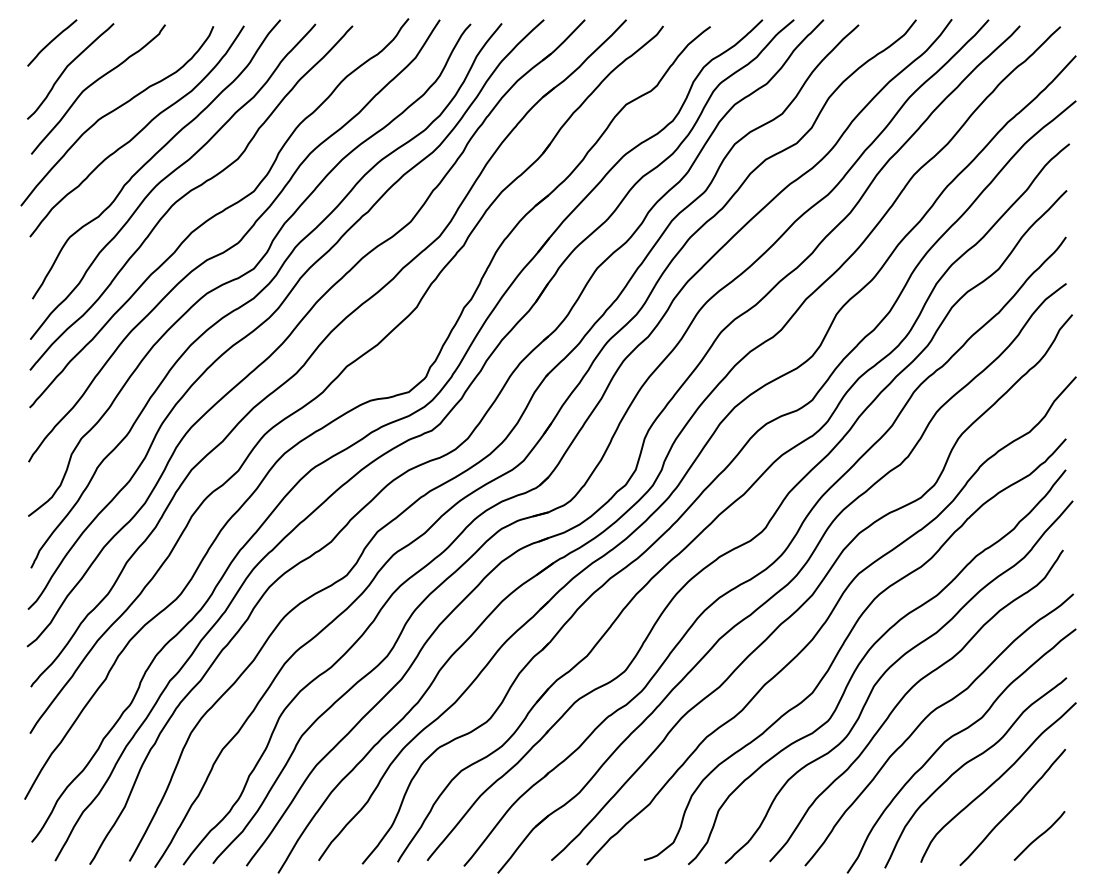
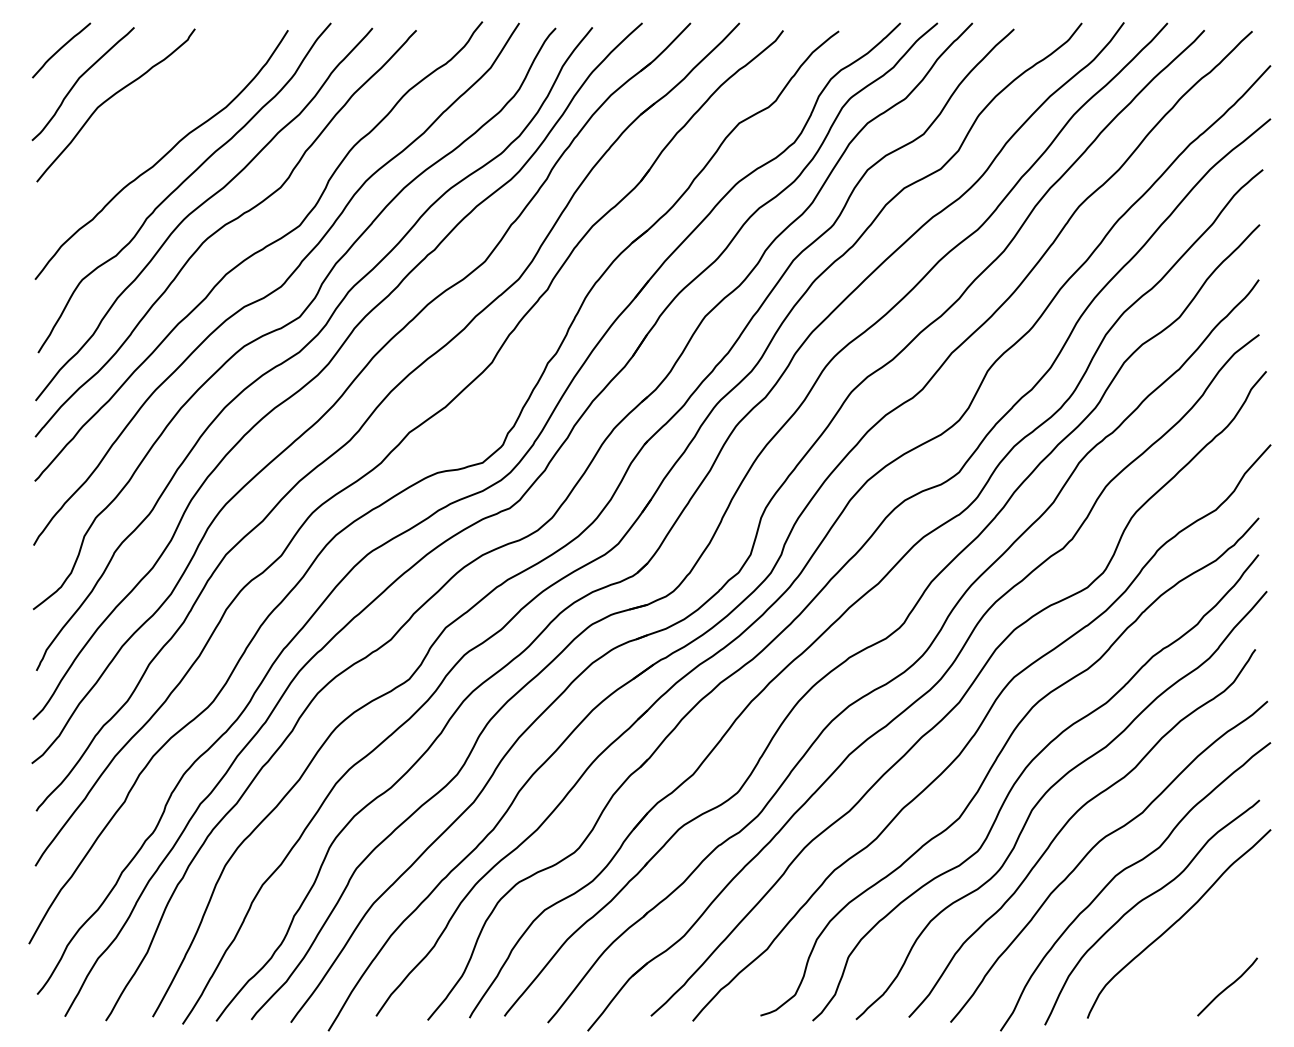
curve: (114, 111) -> (134, 131), removed
curve: (1013, 807) -> (1196, 953), removed

